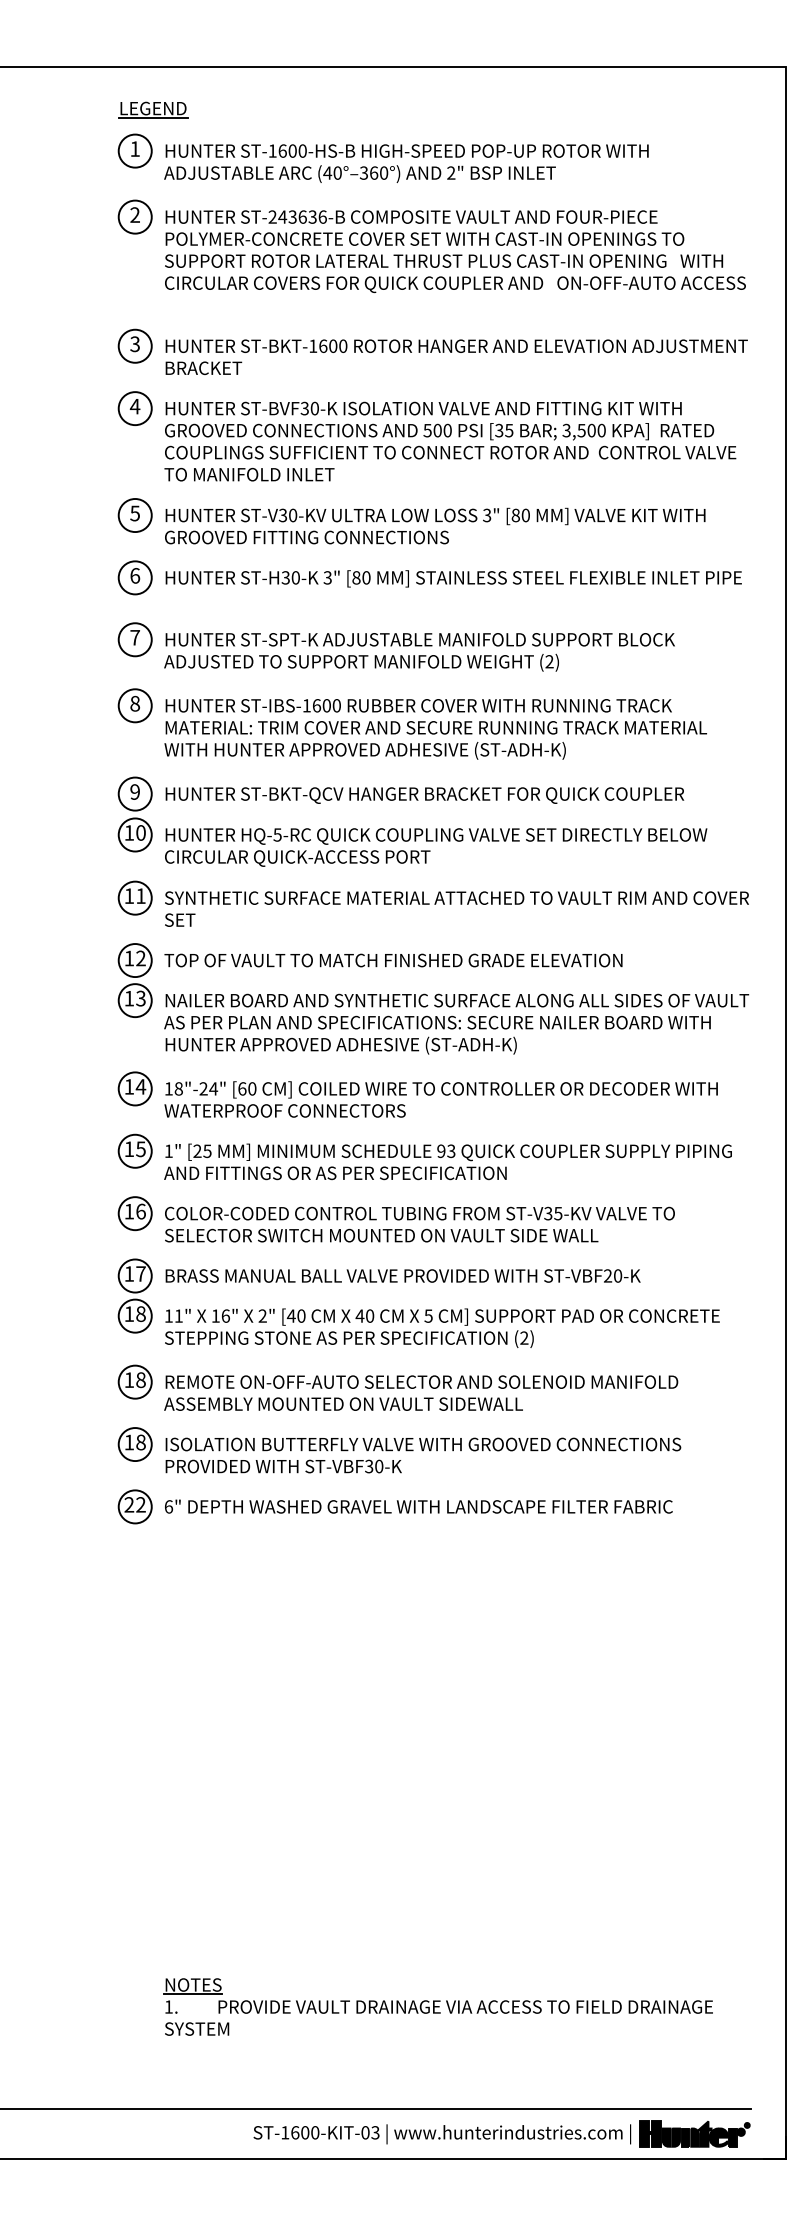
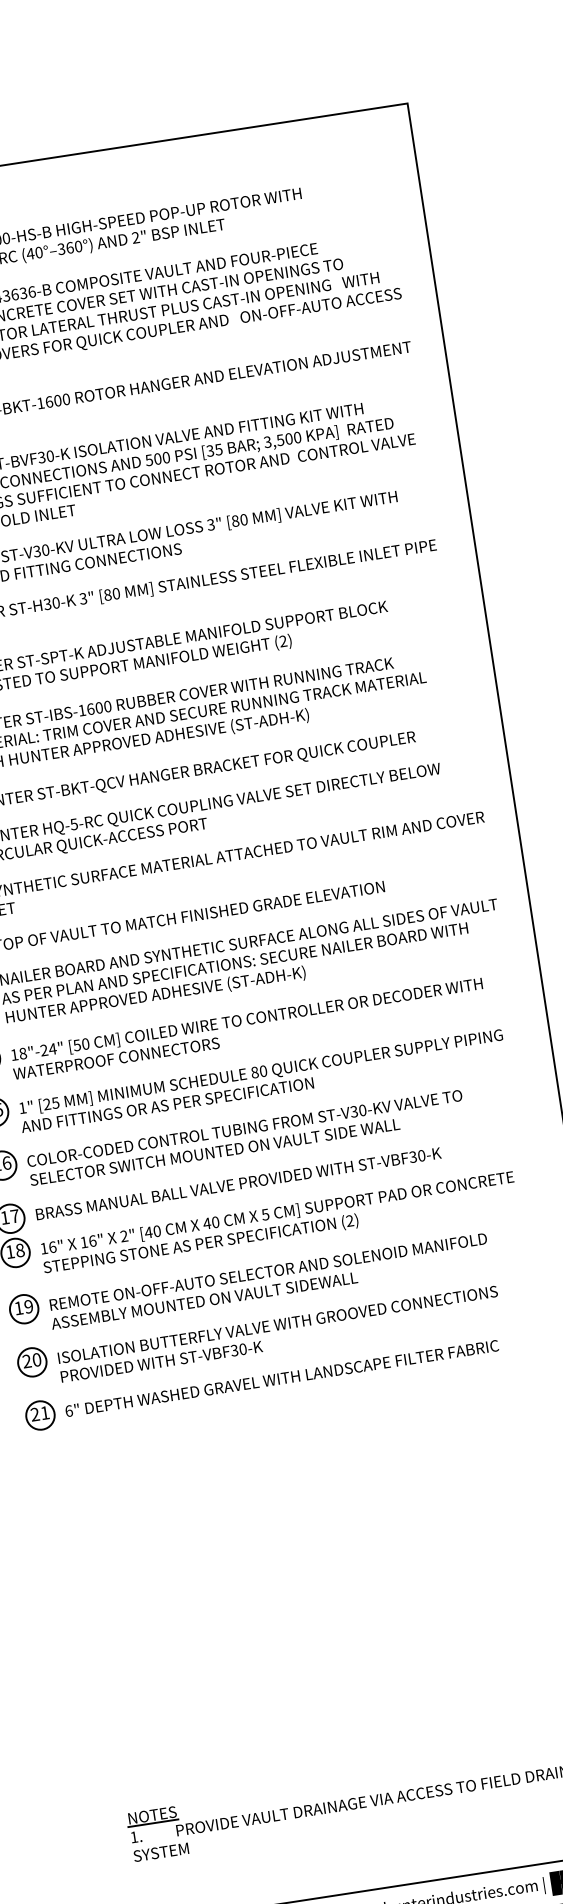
text: (242, 1088) -> (77, 1045), [60 -> [50
text: (446, 1150) -> (259, 1071), 93 -> 80
text: (558, 1213) -> (362, 1110), ST-V35-KV -> ST-V30-KV
text: (608, 1276) -> (413, 1157), ST-VBF20-K -> ST-VBF30-K
text: (179, 1315) -> (53, 1246), 11" -> 16"
text: (140, 1380) -> (28, 1307), 18 -> 19
text: (134, 1442) -> (31, 1360), 18 -> 20
text: (140, 1504) -> (44, 1412), 22 -> 21

